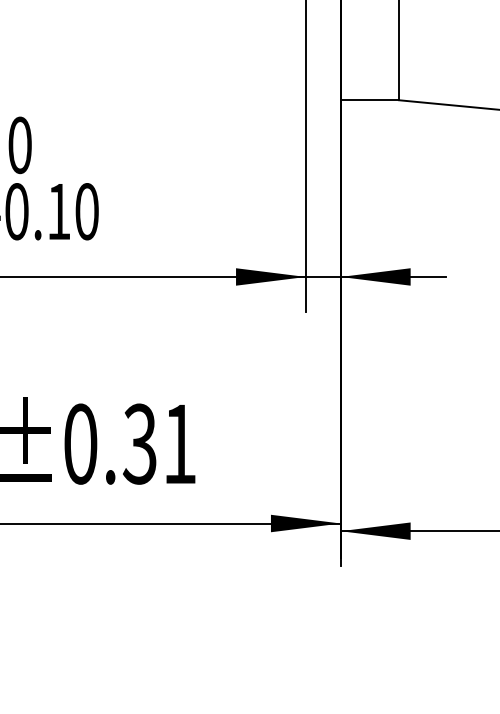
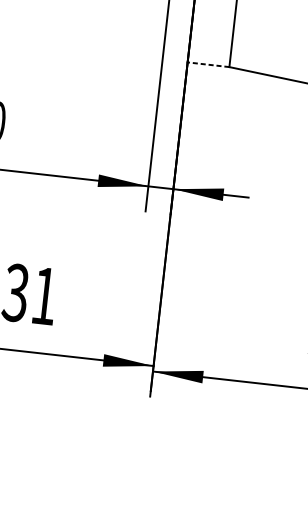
line: (369, 100) -> (208, 64), solid -> dashed

